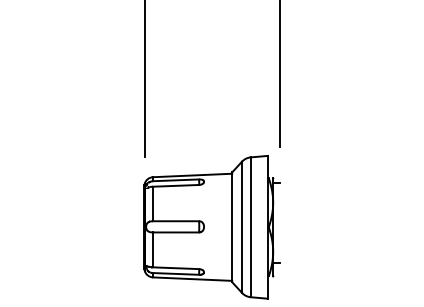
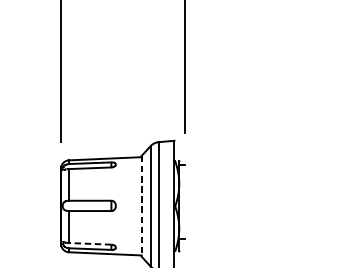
line: (232, 227) -> (141, 206), solid -> dashed
line: (175, 268) -> (89, 244), solid -> dashed

